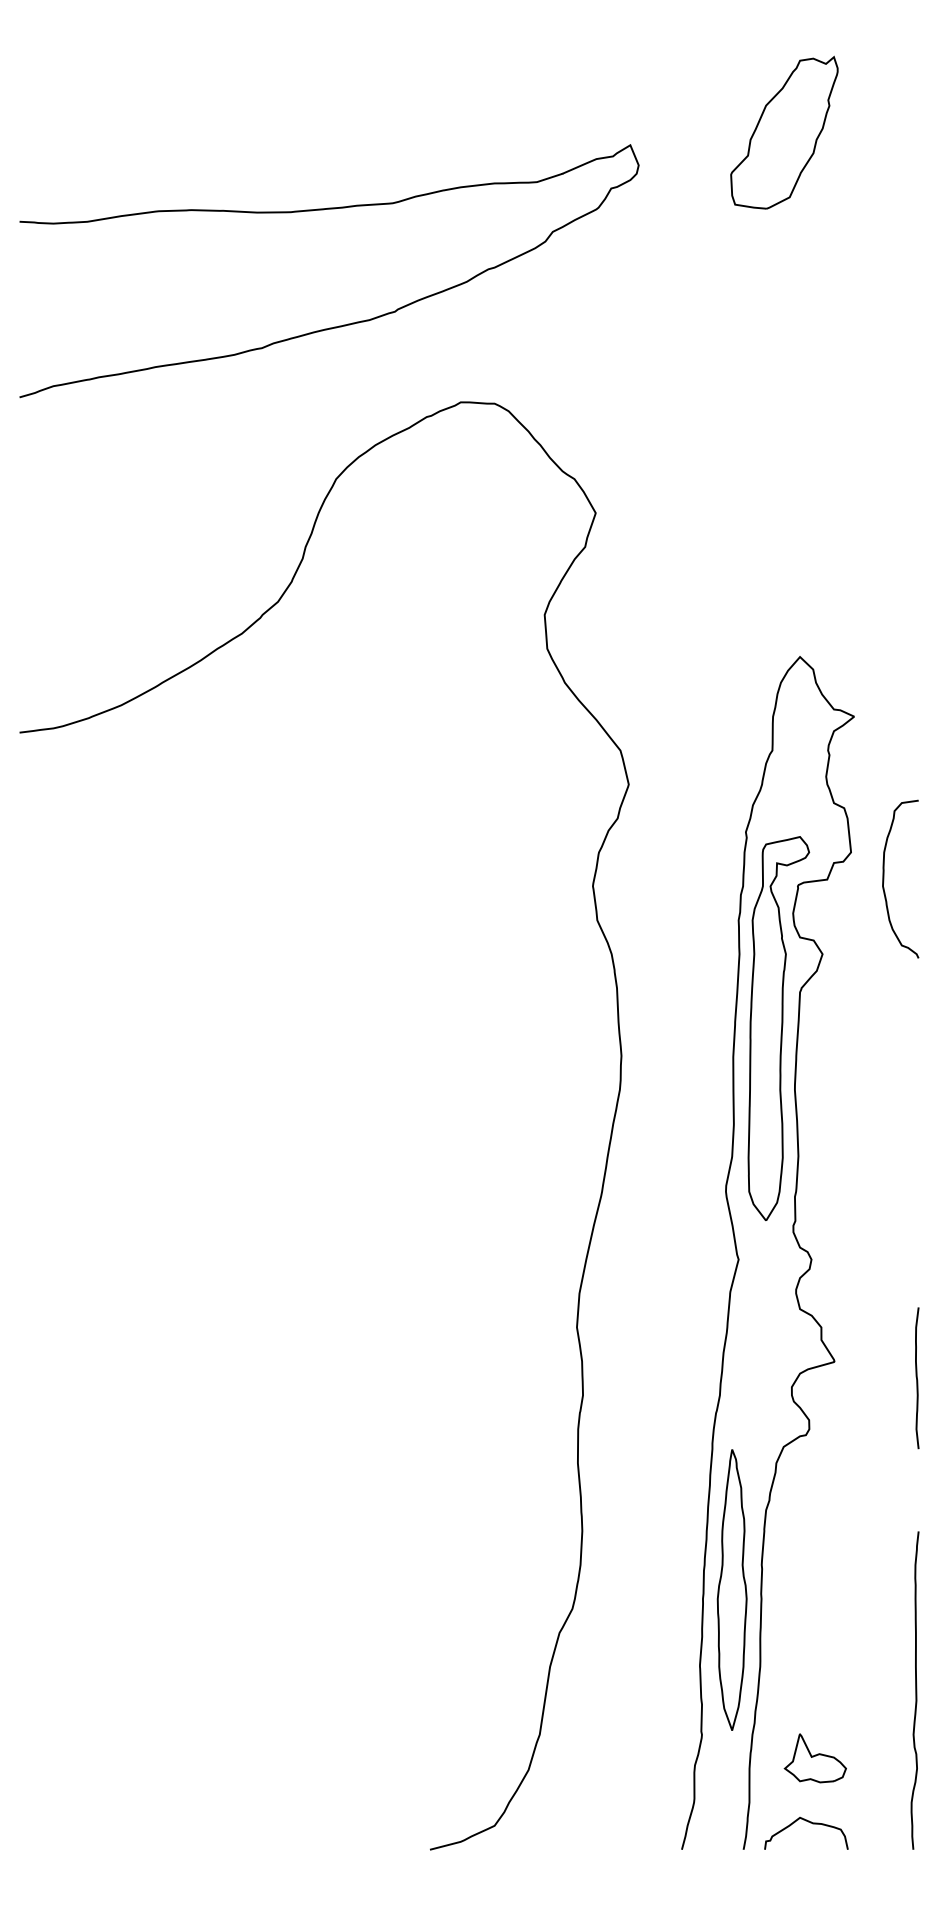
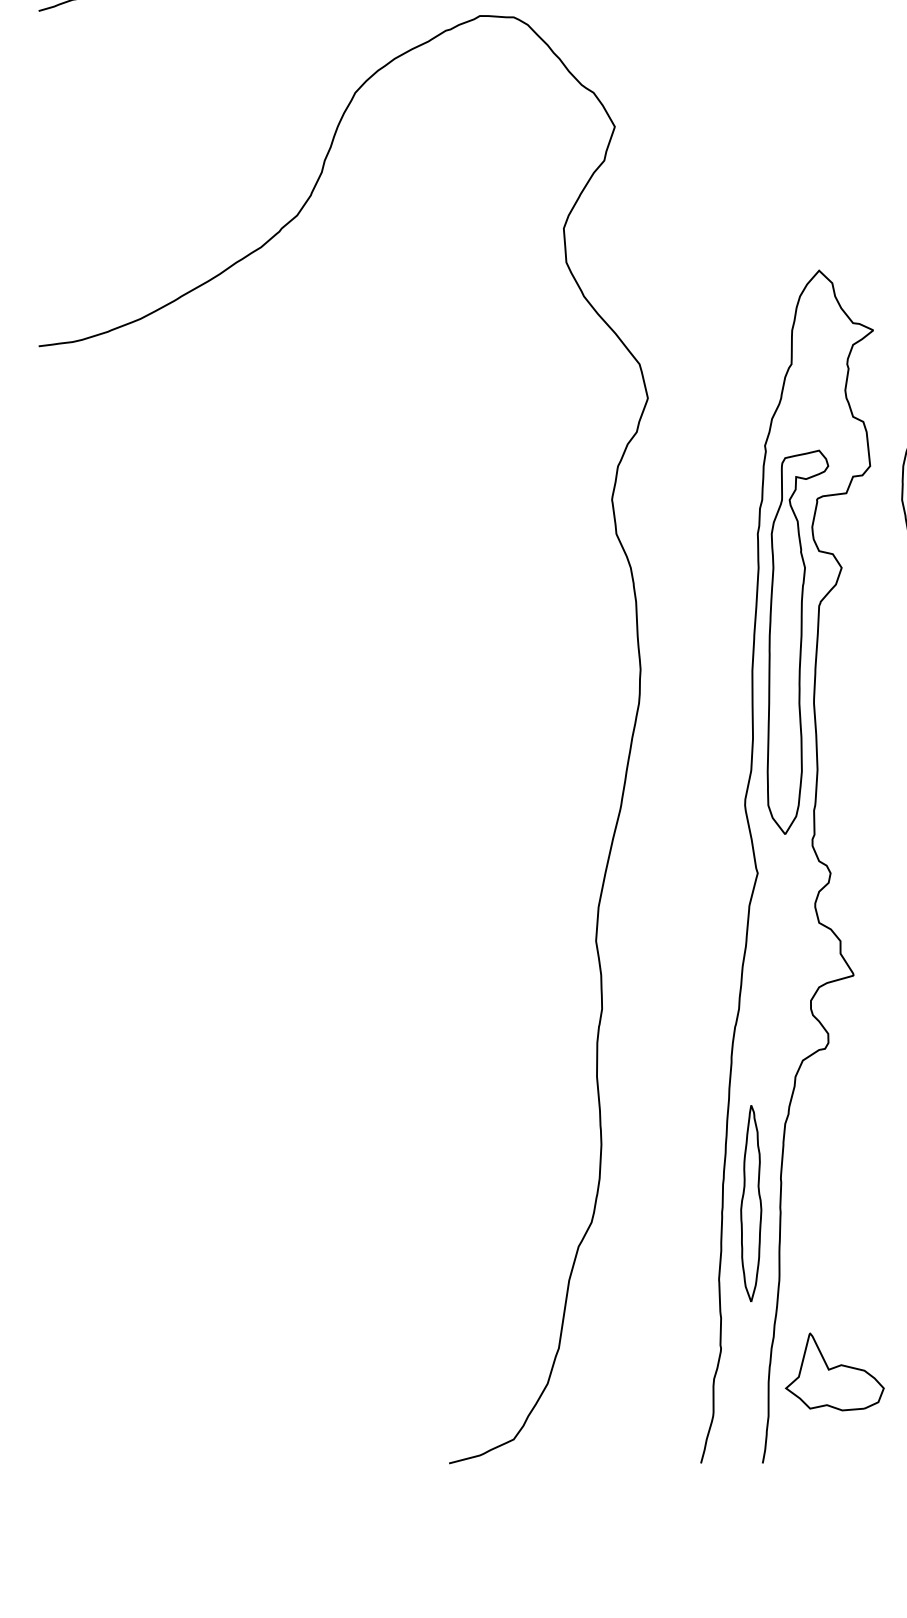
part: (731, 1589) -> (750, 1203), size x0.7
part: (814, 1758) -> (833, 1372), size x1.6
curve: (810, 1823) -> (829, 1437), removed

